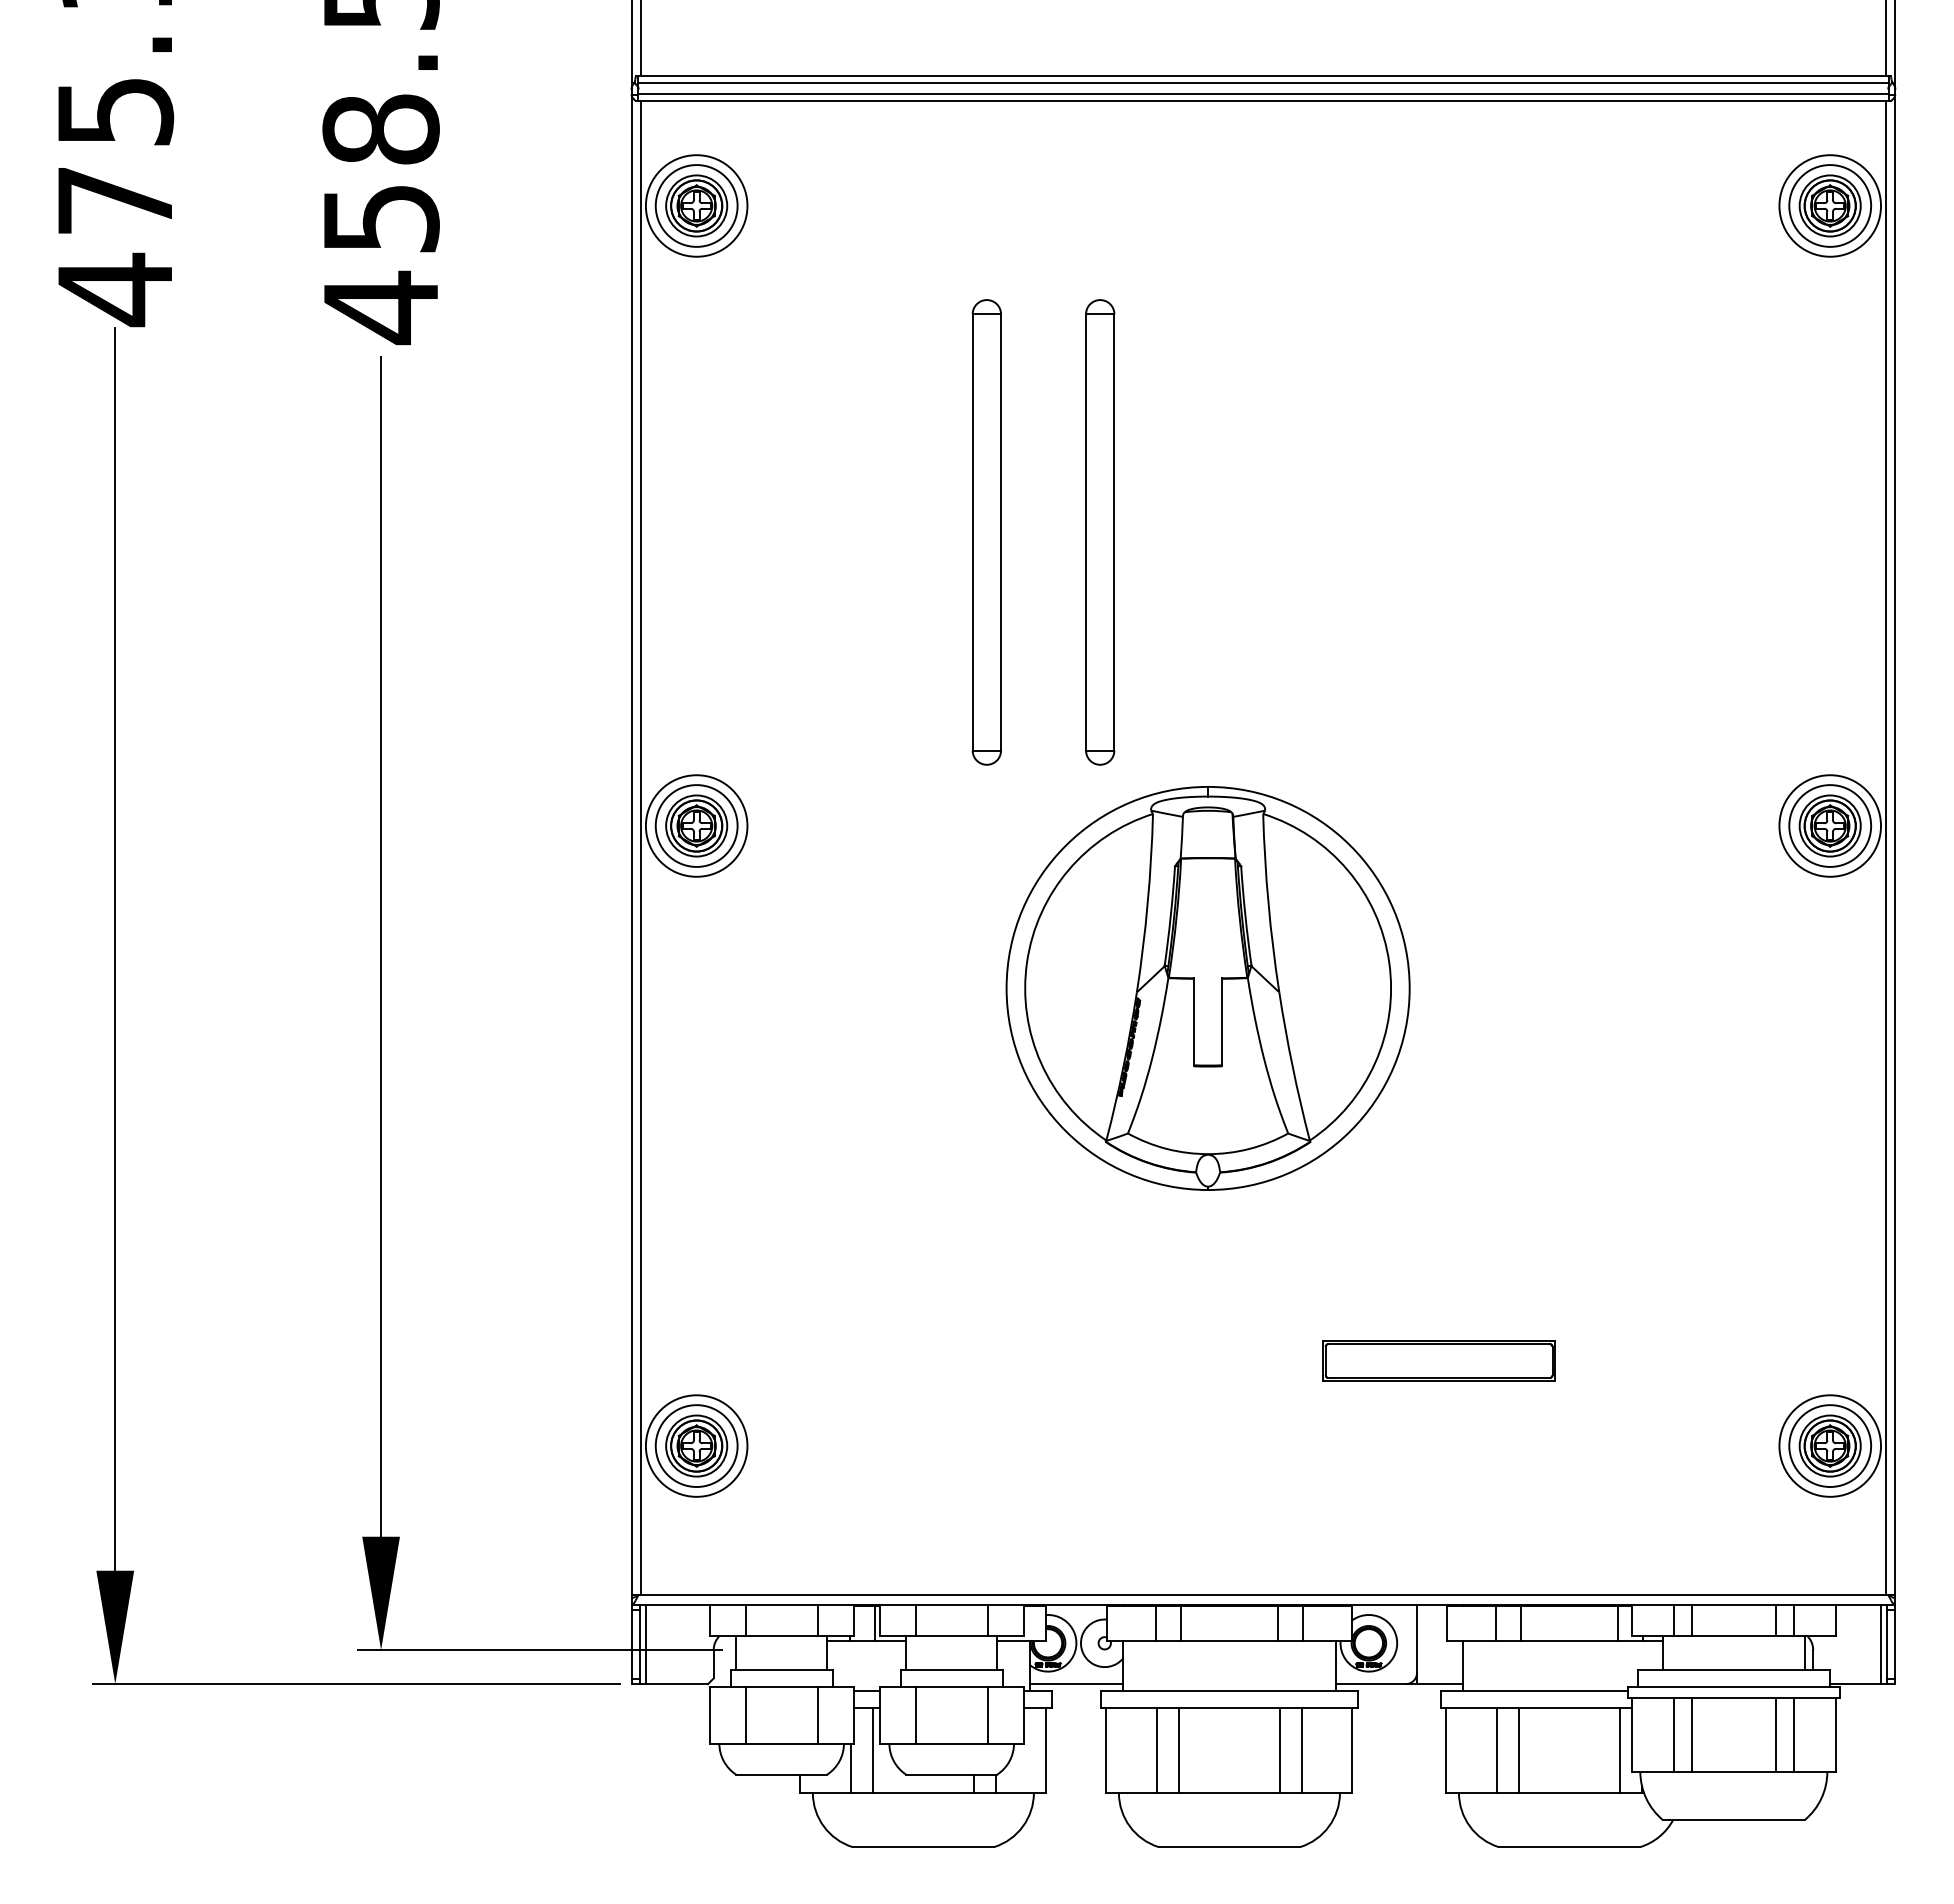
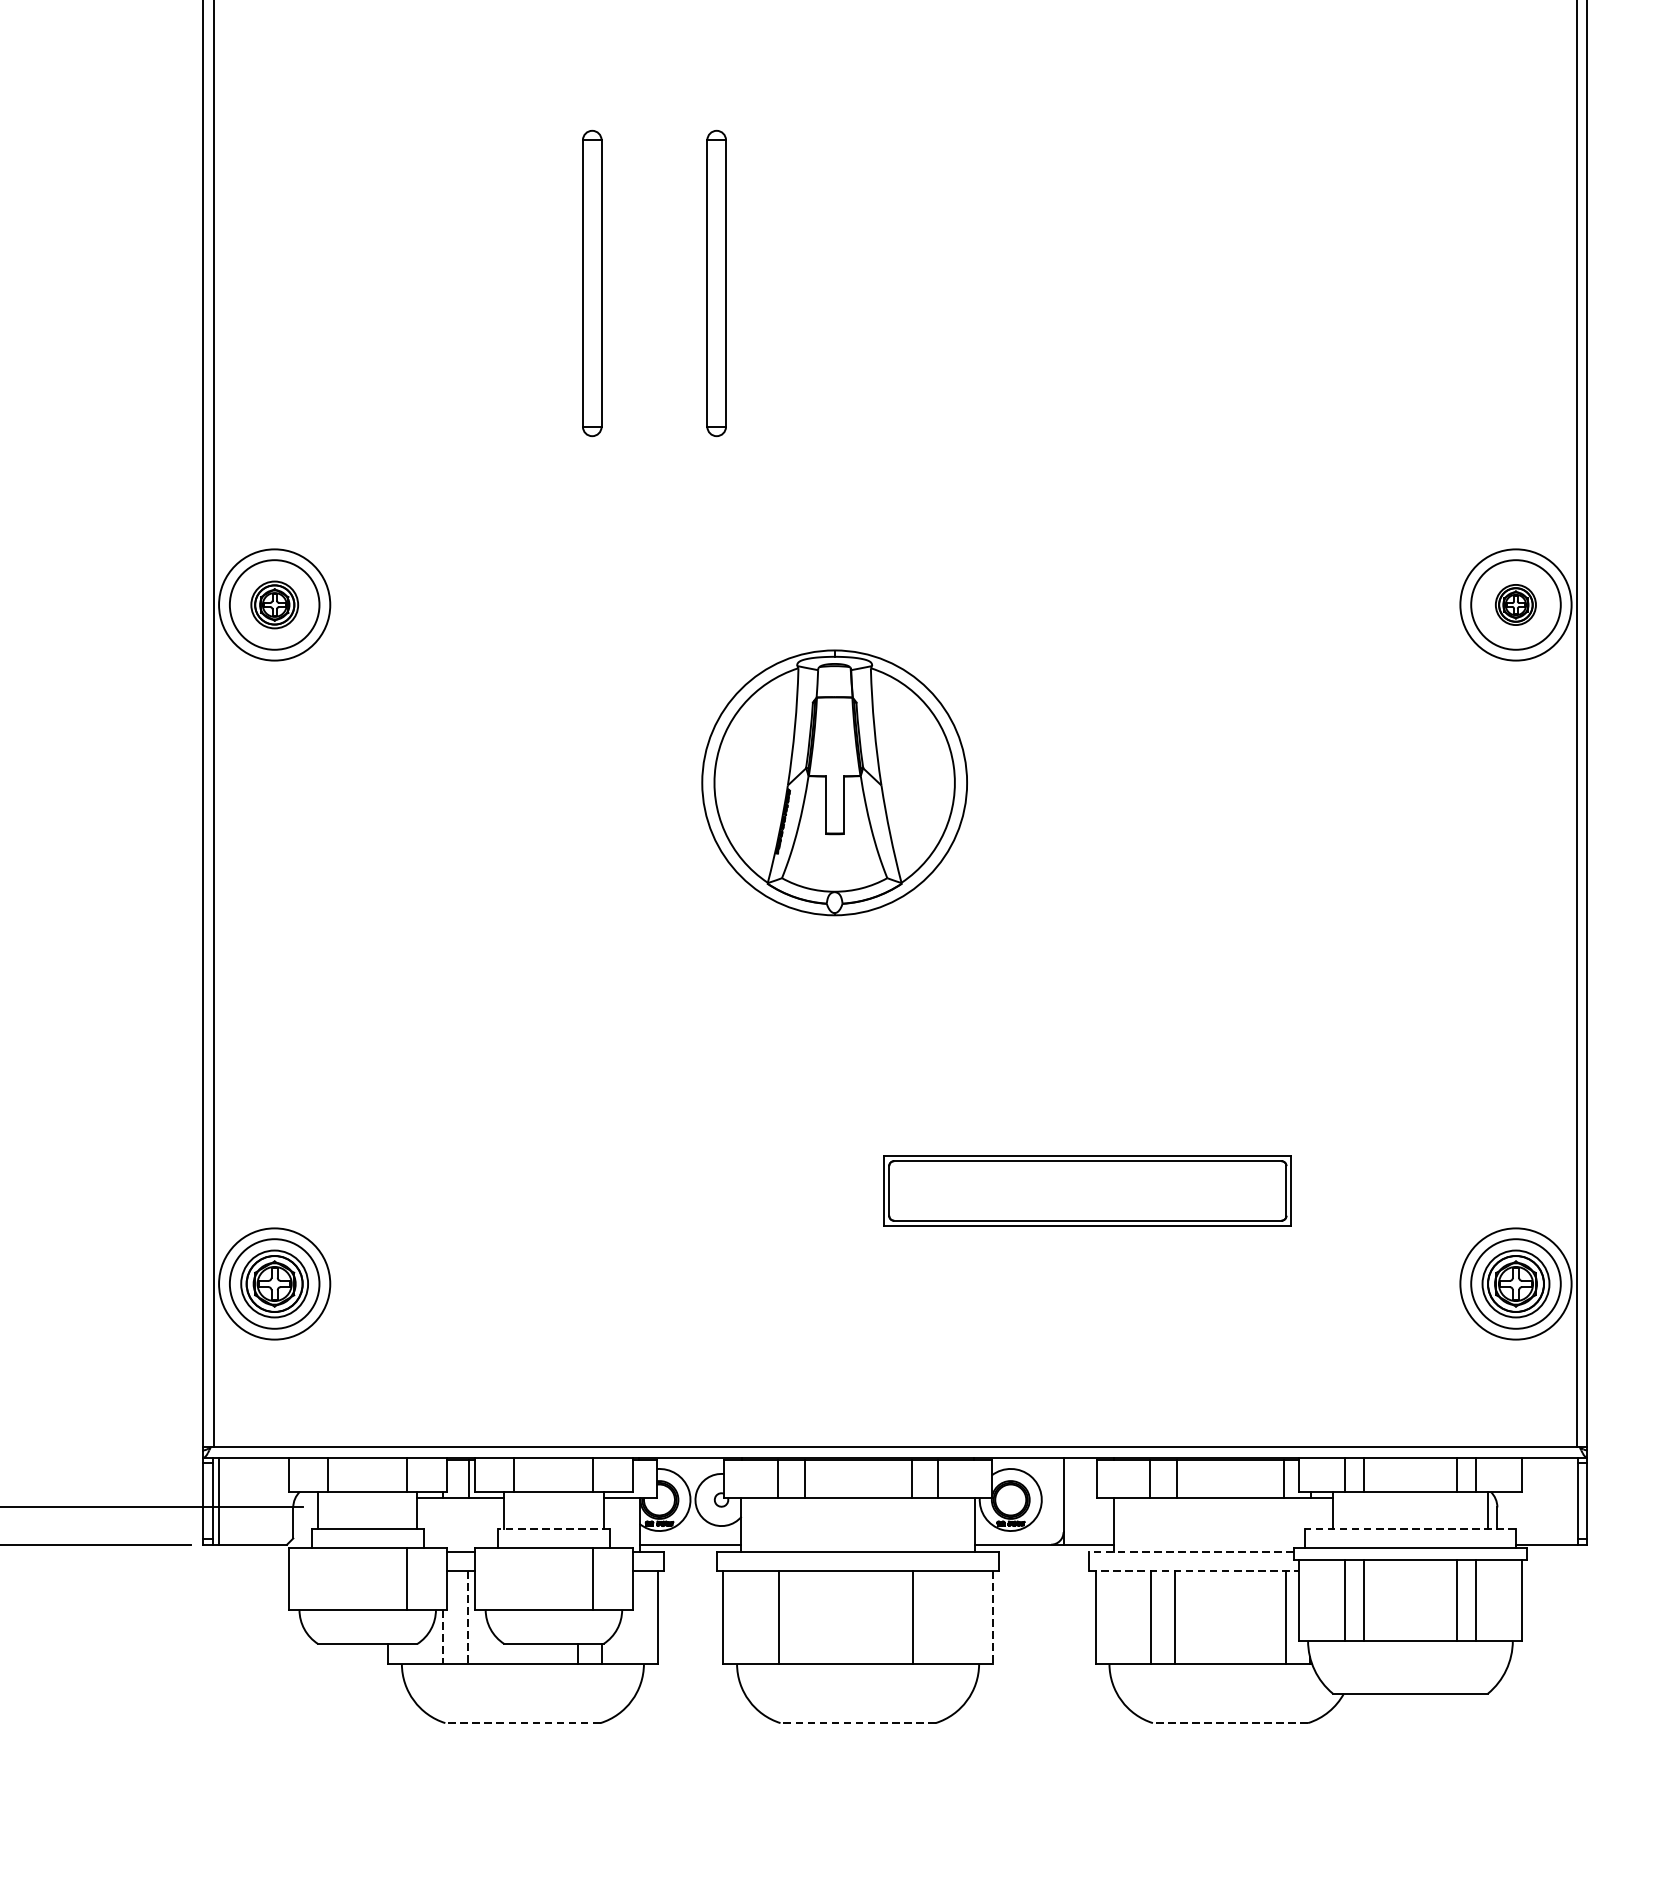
part: (986, 532) -> (592, 283), size x0.6
part: (1100, 532) -> (716, 283), size x0.6
part: (696, 825) -> (274, 604), size x0.7
part: (1829, 825) -> (1515, 604), size x0.6
part: (1207, 988) -> (834, 782), size x0.6
part: (1438, 1360) -> (1087, 1190), size x1.6
line: (1881, 1644) -> (1572, 1501), removed
line: (951, 1669) -> (553, 1528), solid -> dashed
line: (1733, 1669) -> (1410, 1528), solid -> dashed
line: (1534, 1691) -> (1192, 1552), solid -> dashed
line: (1536, 1708) -> (1194, 1571), solid -> dashed
line: (745, 1714) -> (328, 1577), removed
line: (915, 1714) -> (514, 1577), removed
line: (872, 1750) -> (467, 1617), solid -> dashed
line: (1178, 1750) -> (802, 1617), removed
line: (1301, 1750) -> (936, 1617), removed
line: (1352, 1750) -> (992, 1617), solid -> dashed
line: (850, 1768) -> (443, 1637), solid -> dashed
line: (923, 1847) -> (523, 1723), solid -> dashed
line: (1229, 1847) -> (858, 1723), solid -> dashed
line: (1569, 1847) -> (1230, 1723), solid -> dashed

